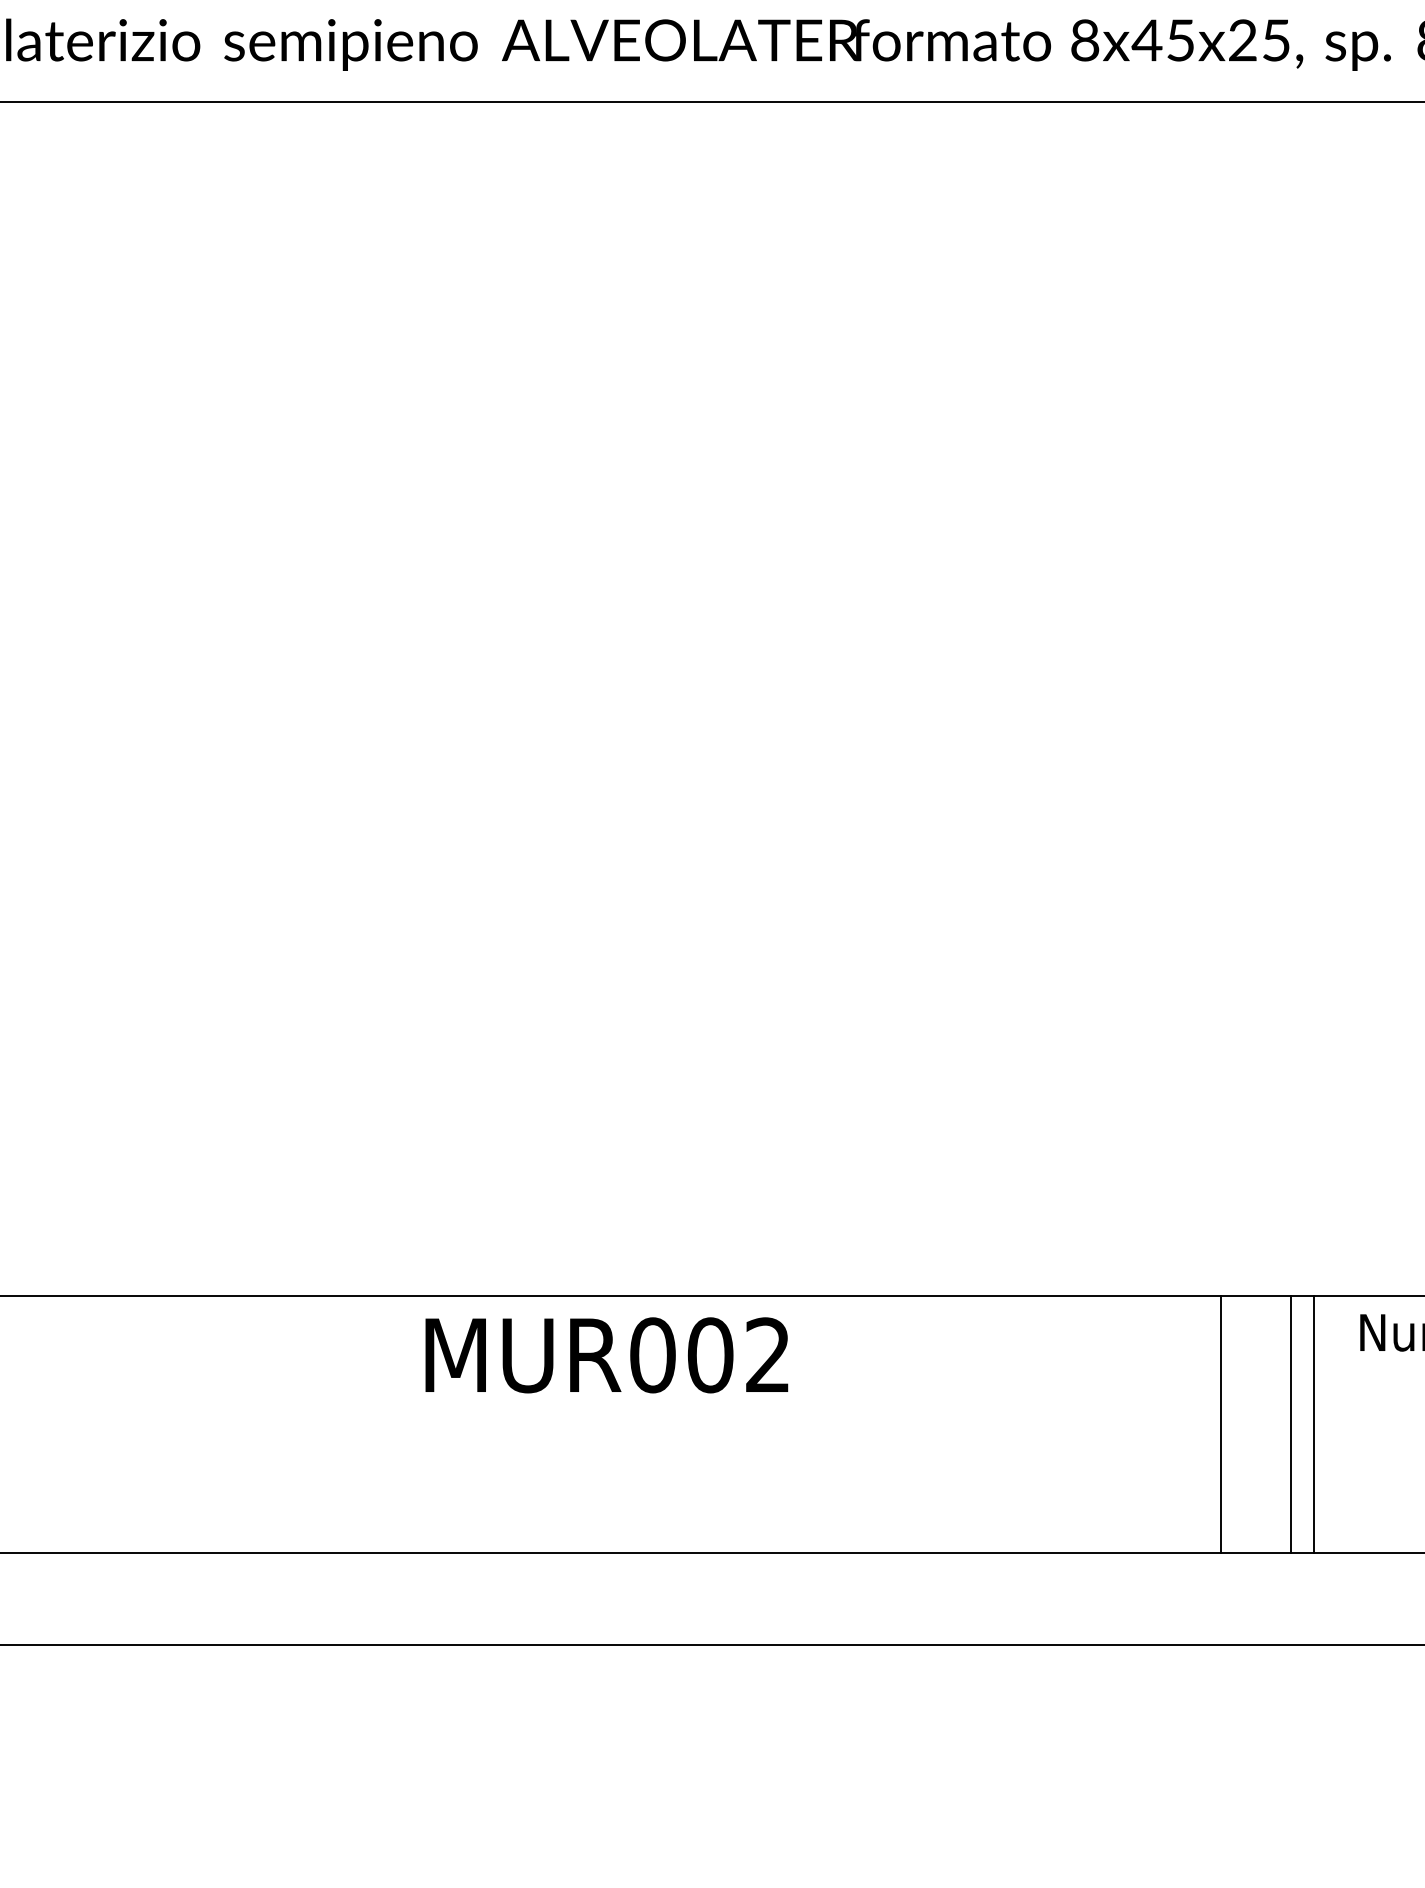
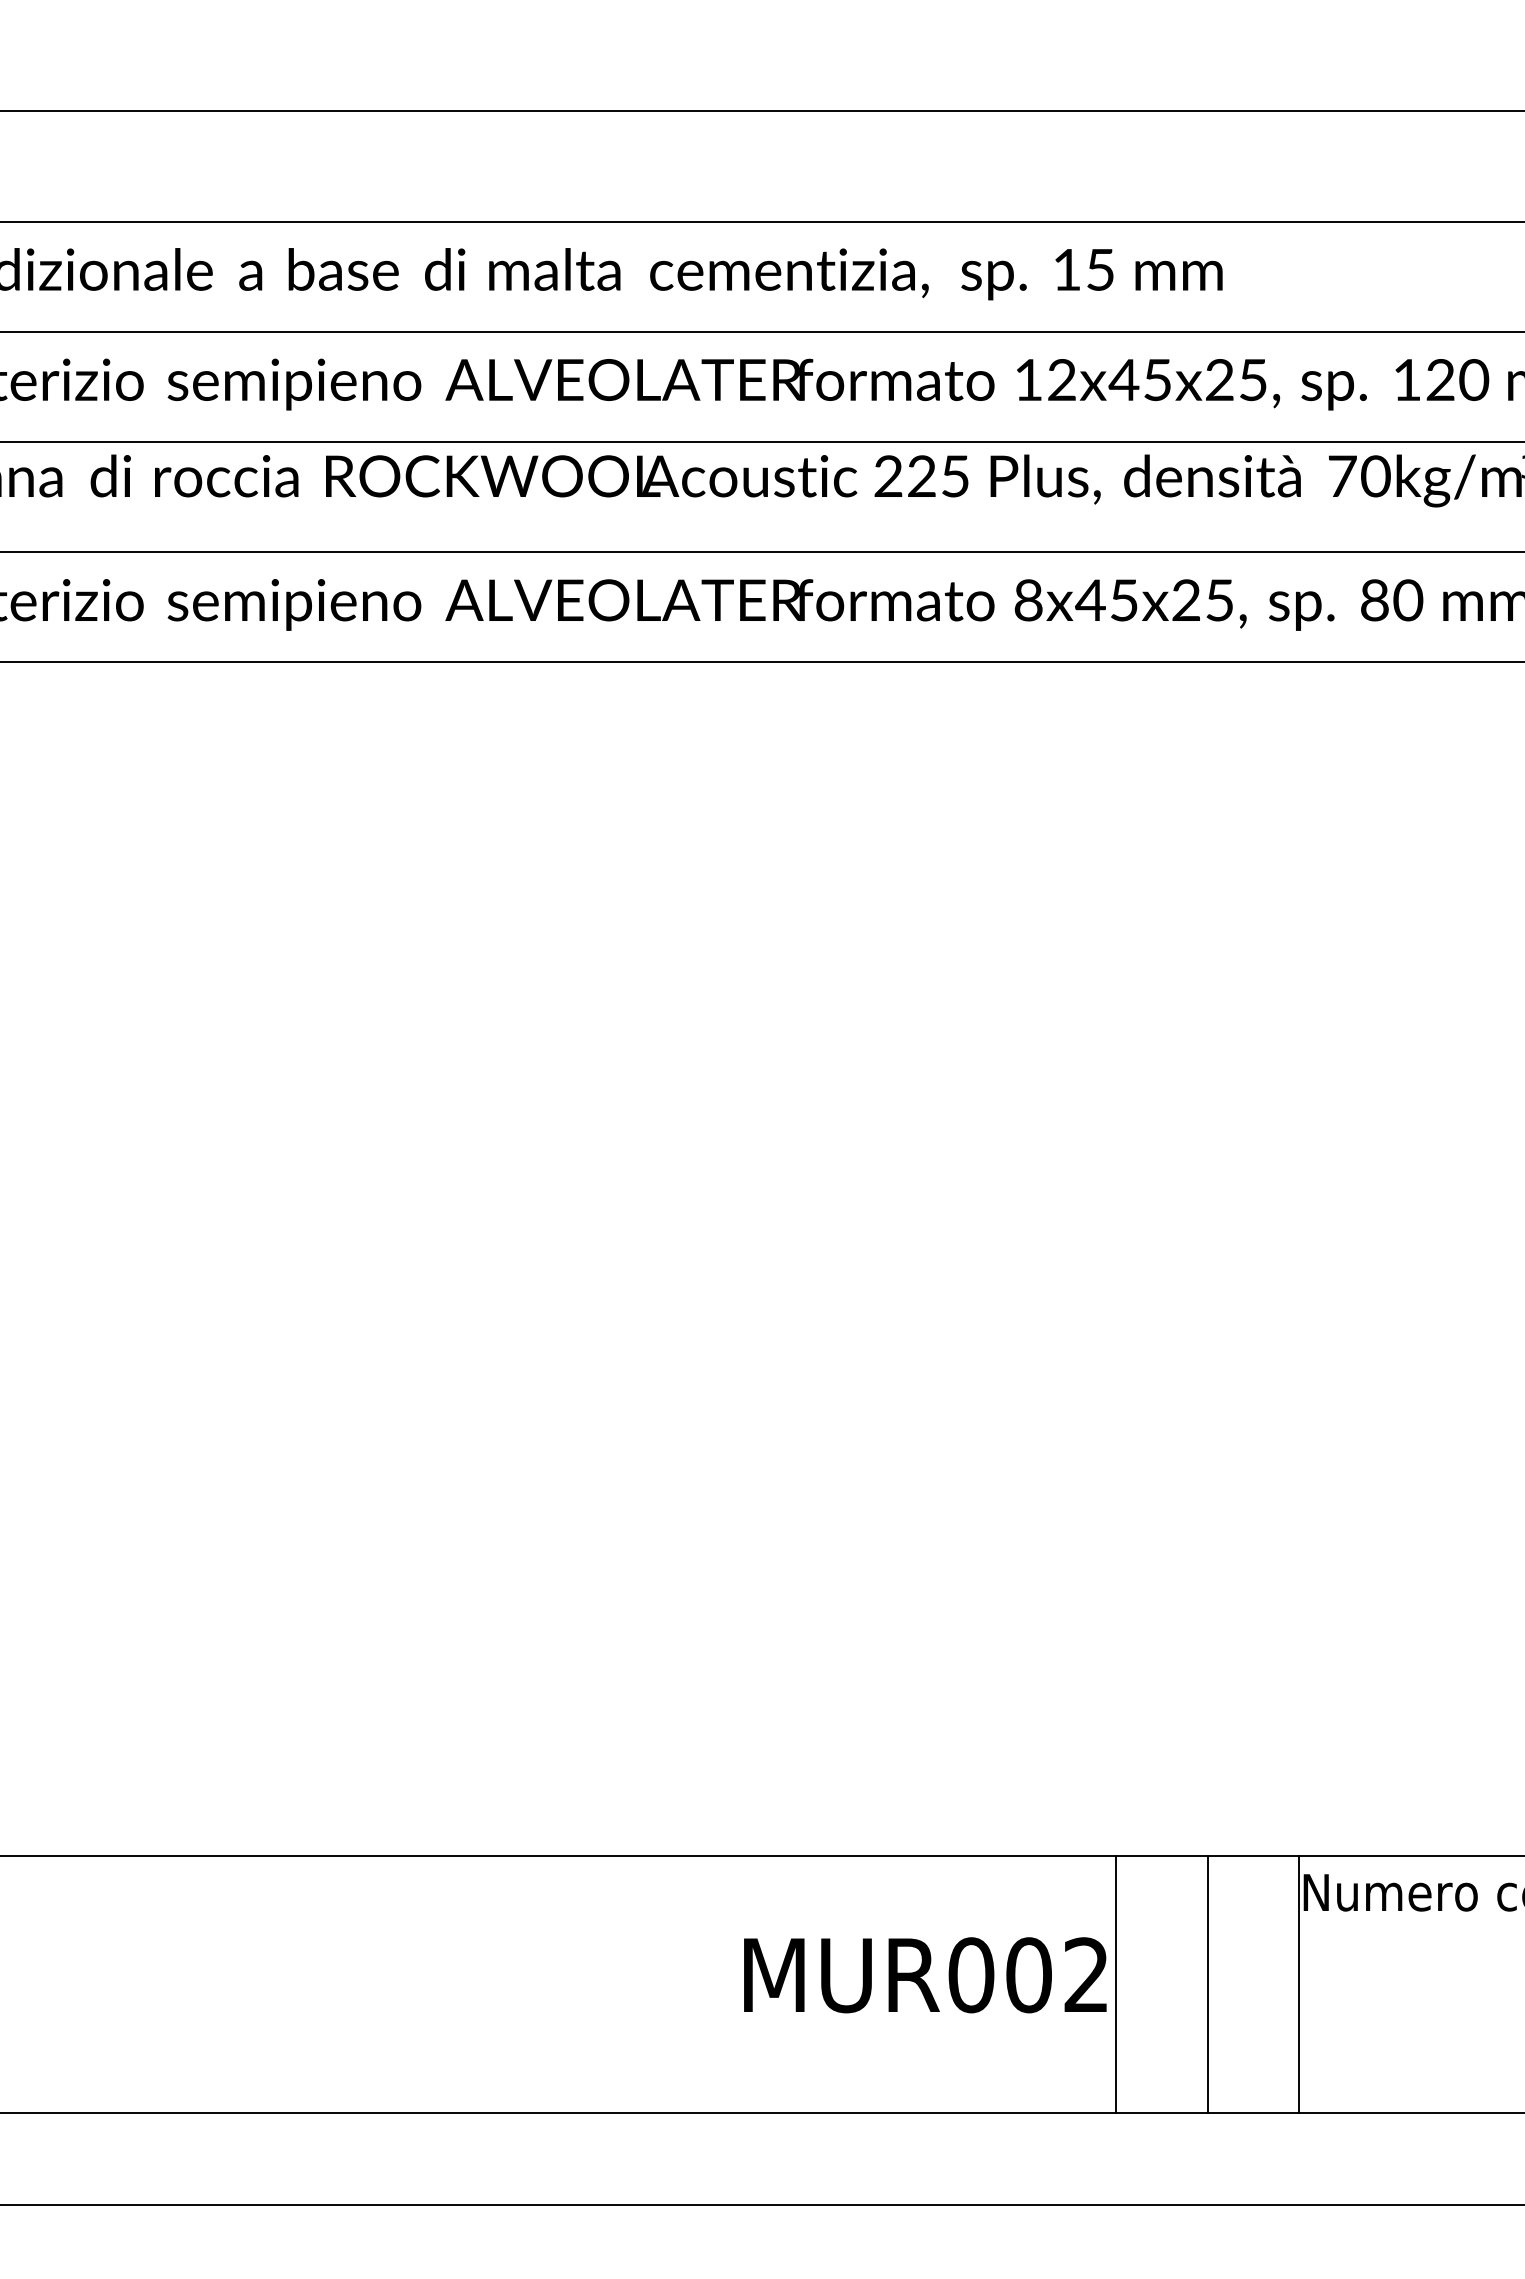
text: (607, 1355) -> (925, 1975), moved
line: (1221, 1423) -> (1115, 1983), moved
line: (1291, 1423) -> (1299, 1983), moved
line: (1314, 1423) -> (1207, 1983), moved

